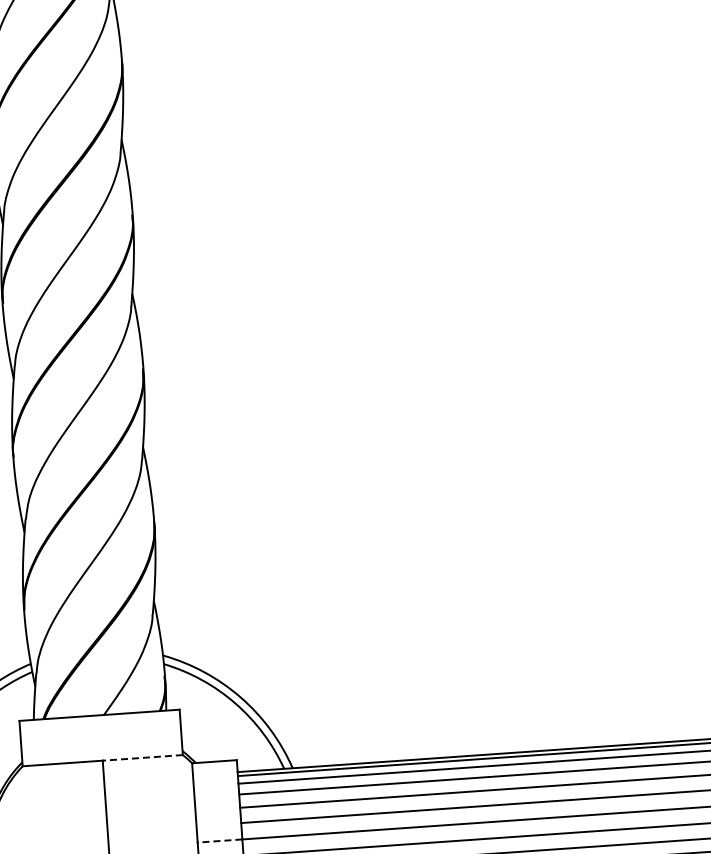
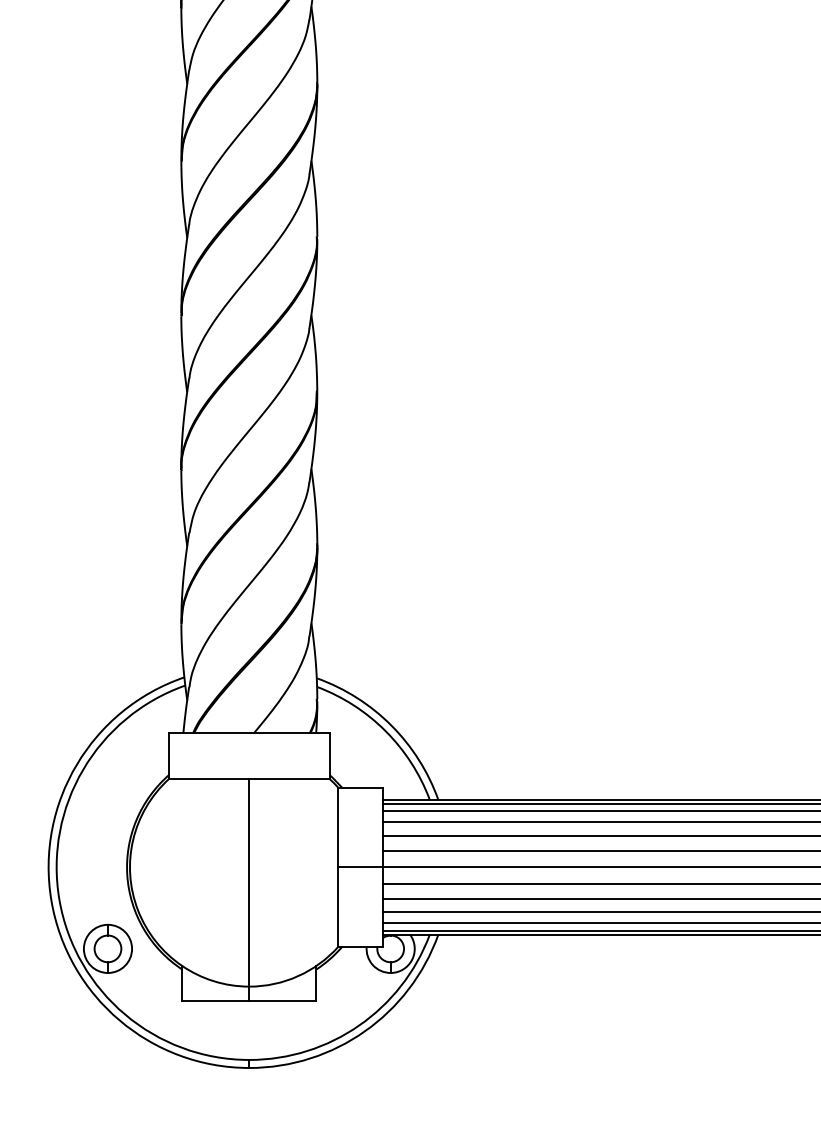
line: (141, 757) -> (288, 778), dashed -> solid
line: (219, 841) -> (360, 867), dashed -> solid

